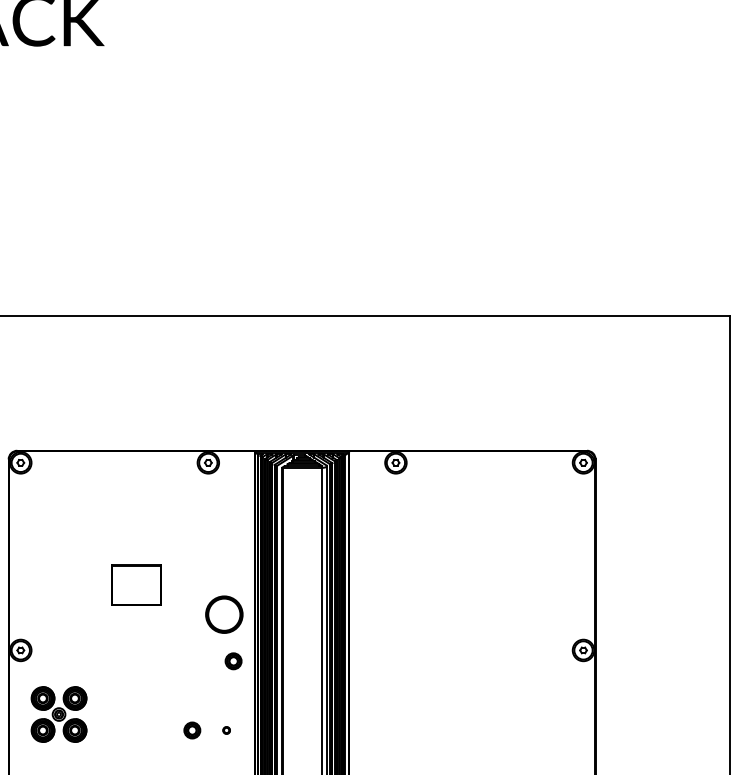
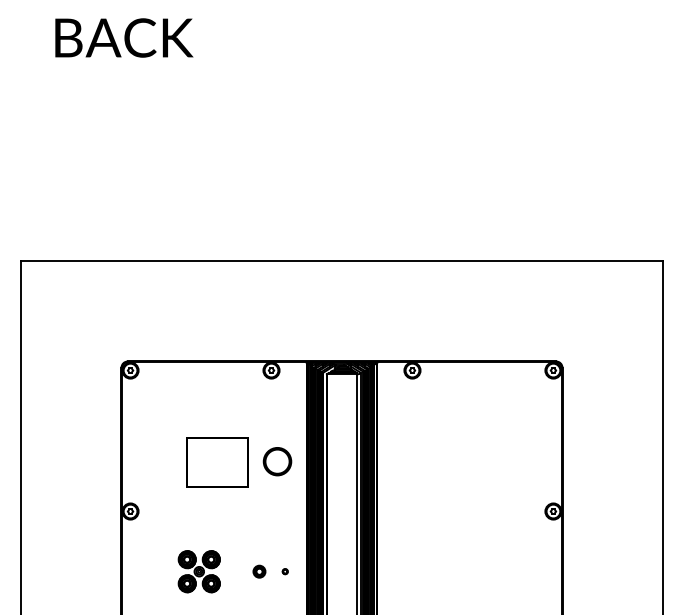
part: (136, 585) -> (217, 462), size x1.67
part: (224, 614) -> (277, 461), moved
part: (233, 661) -> (290, 519), removed
part: (57, 714) -> (198, 571), moved

